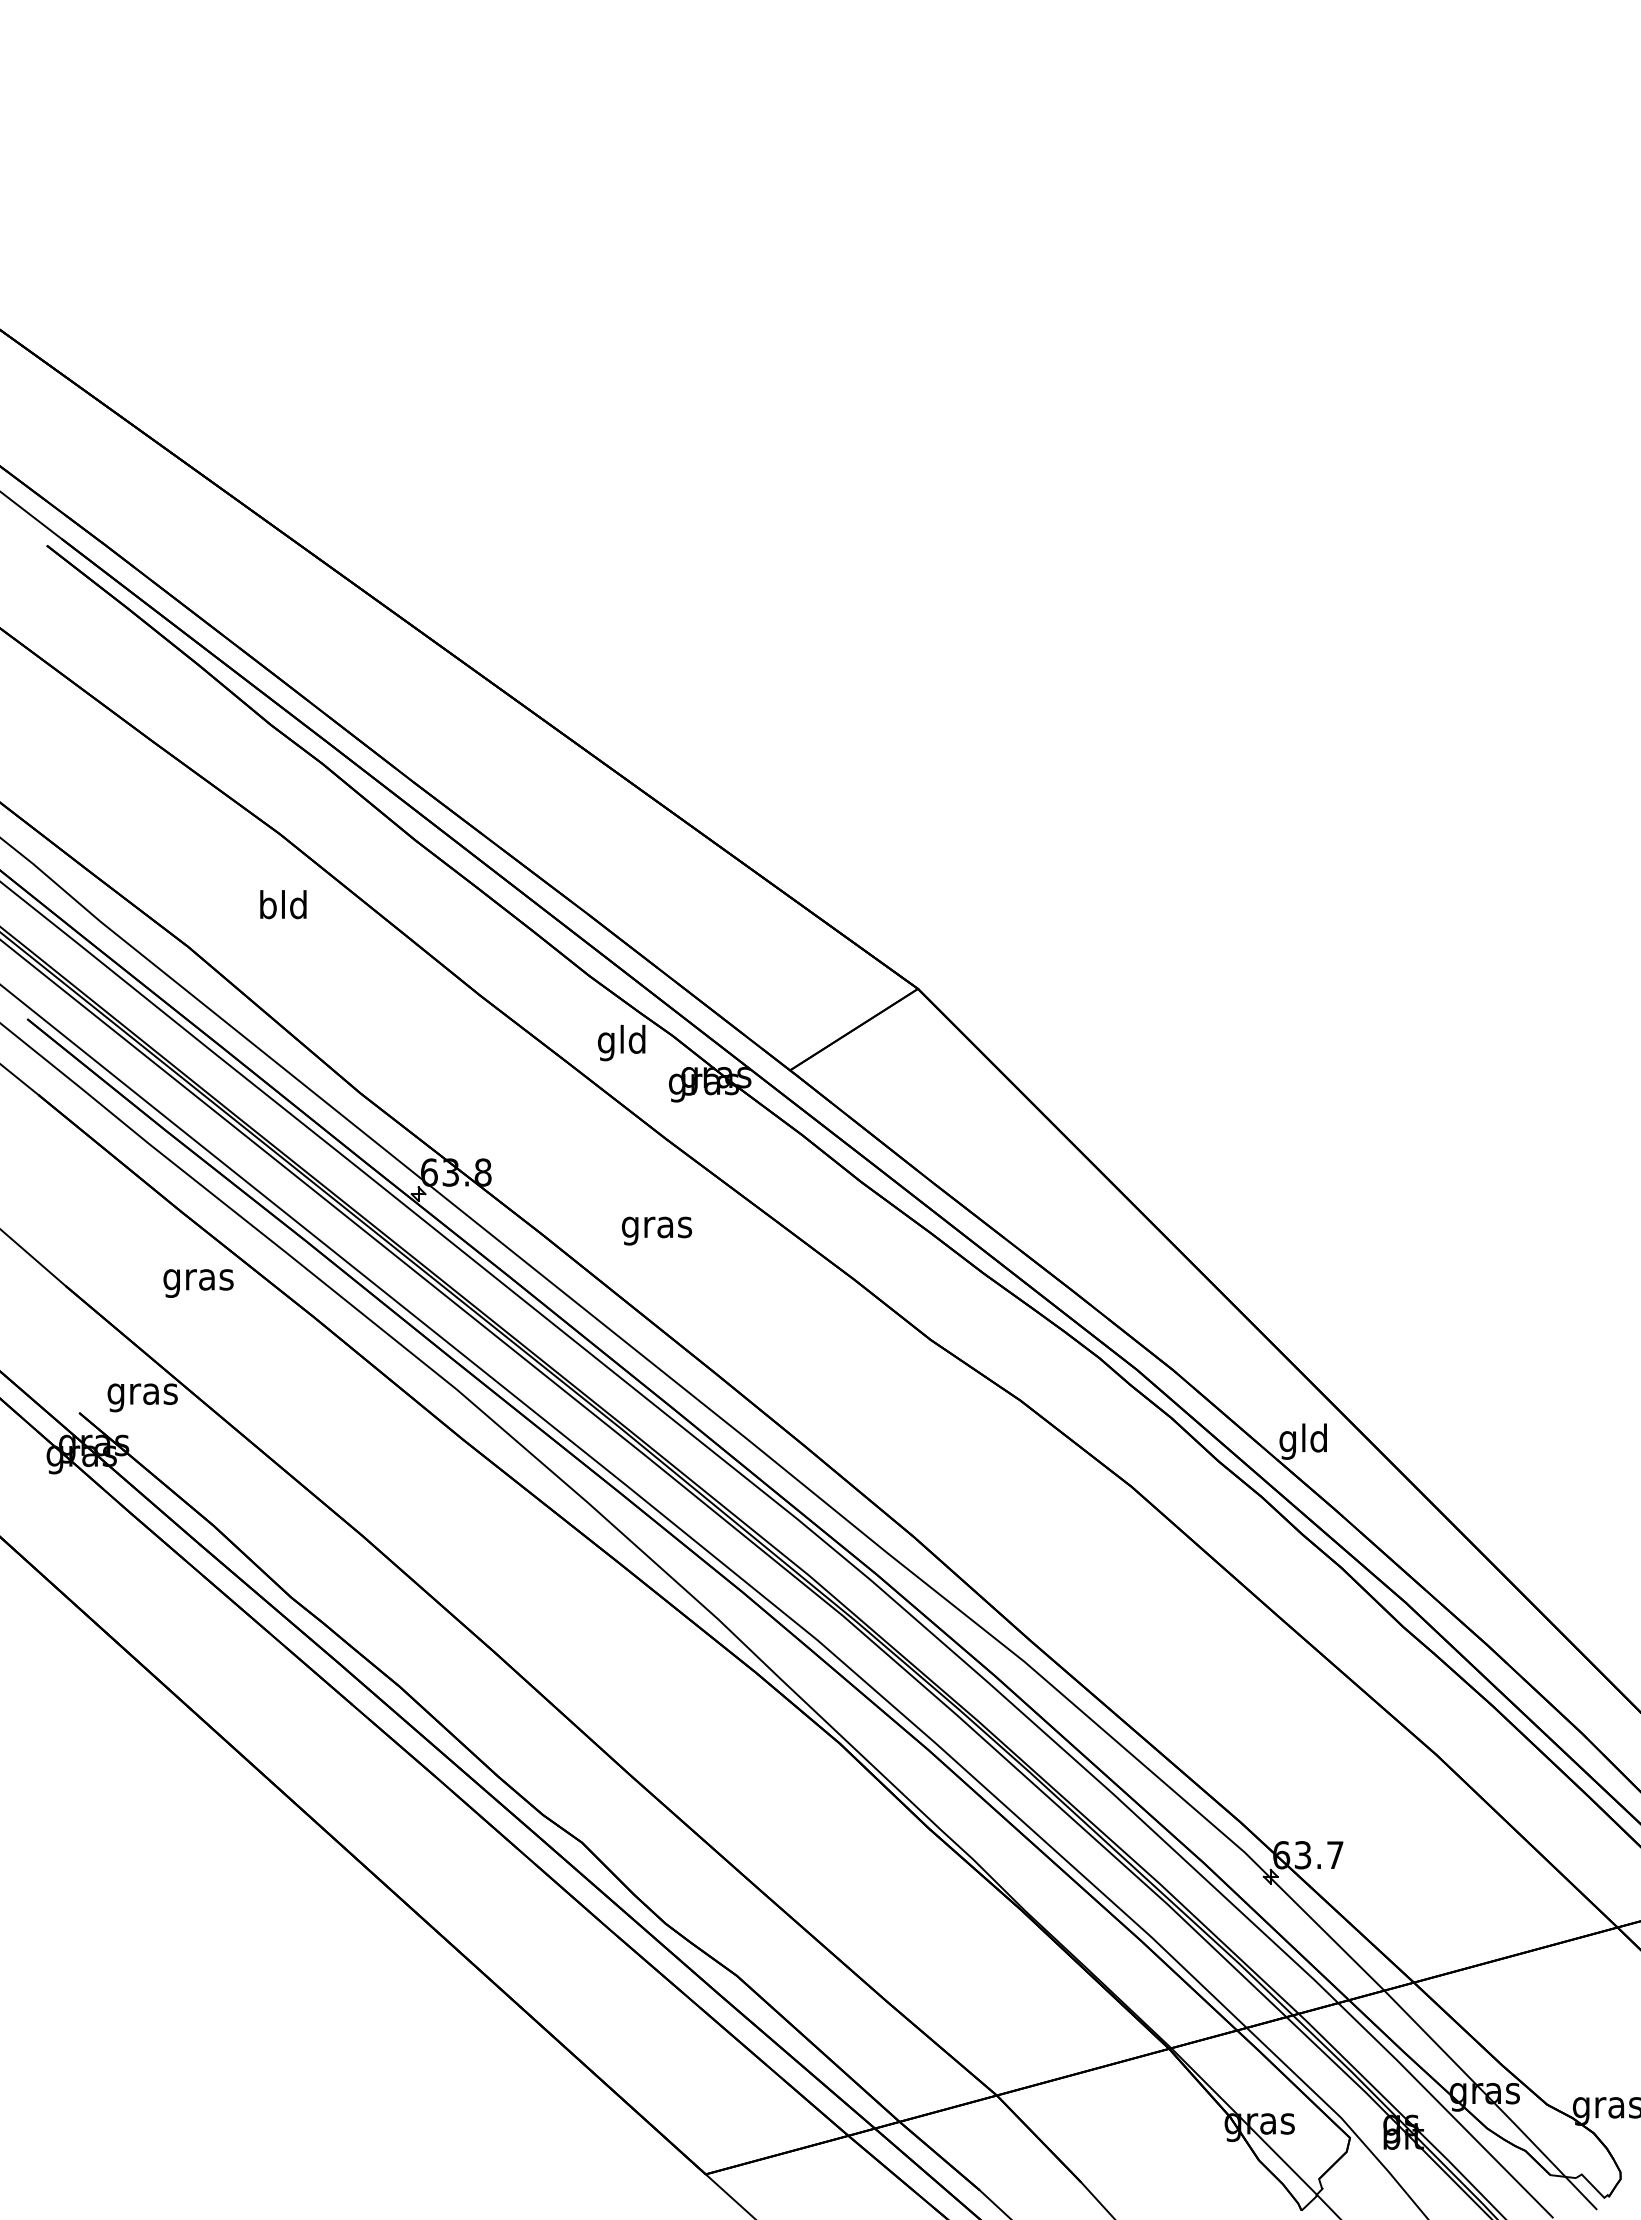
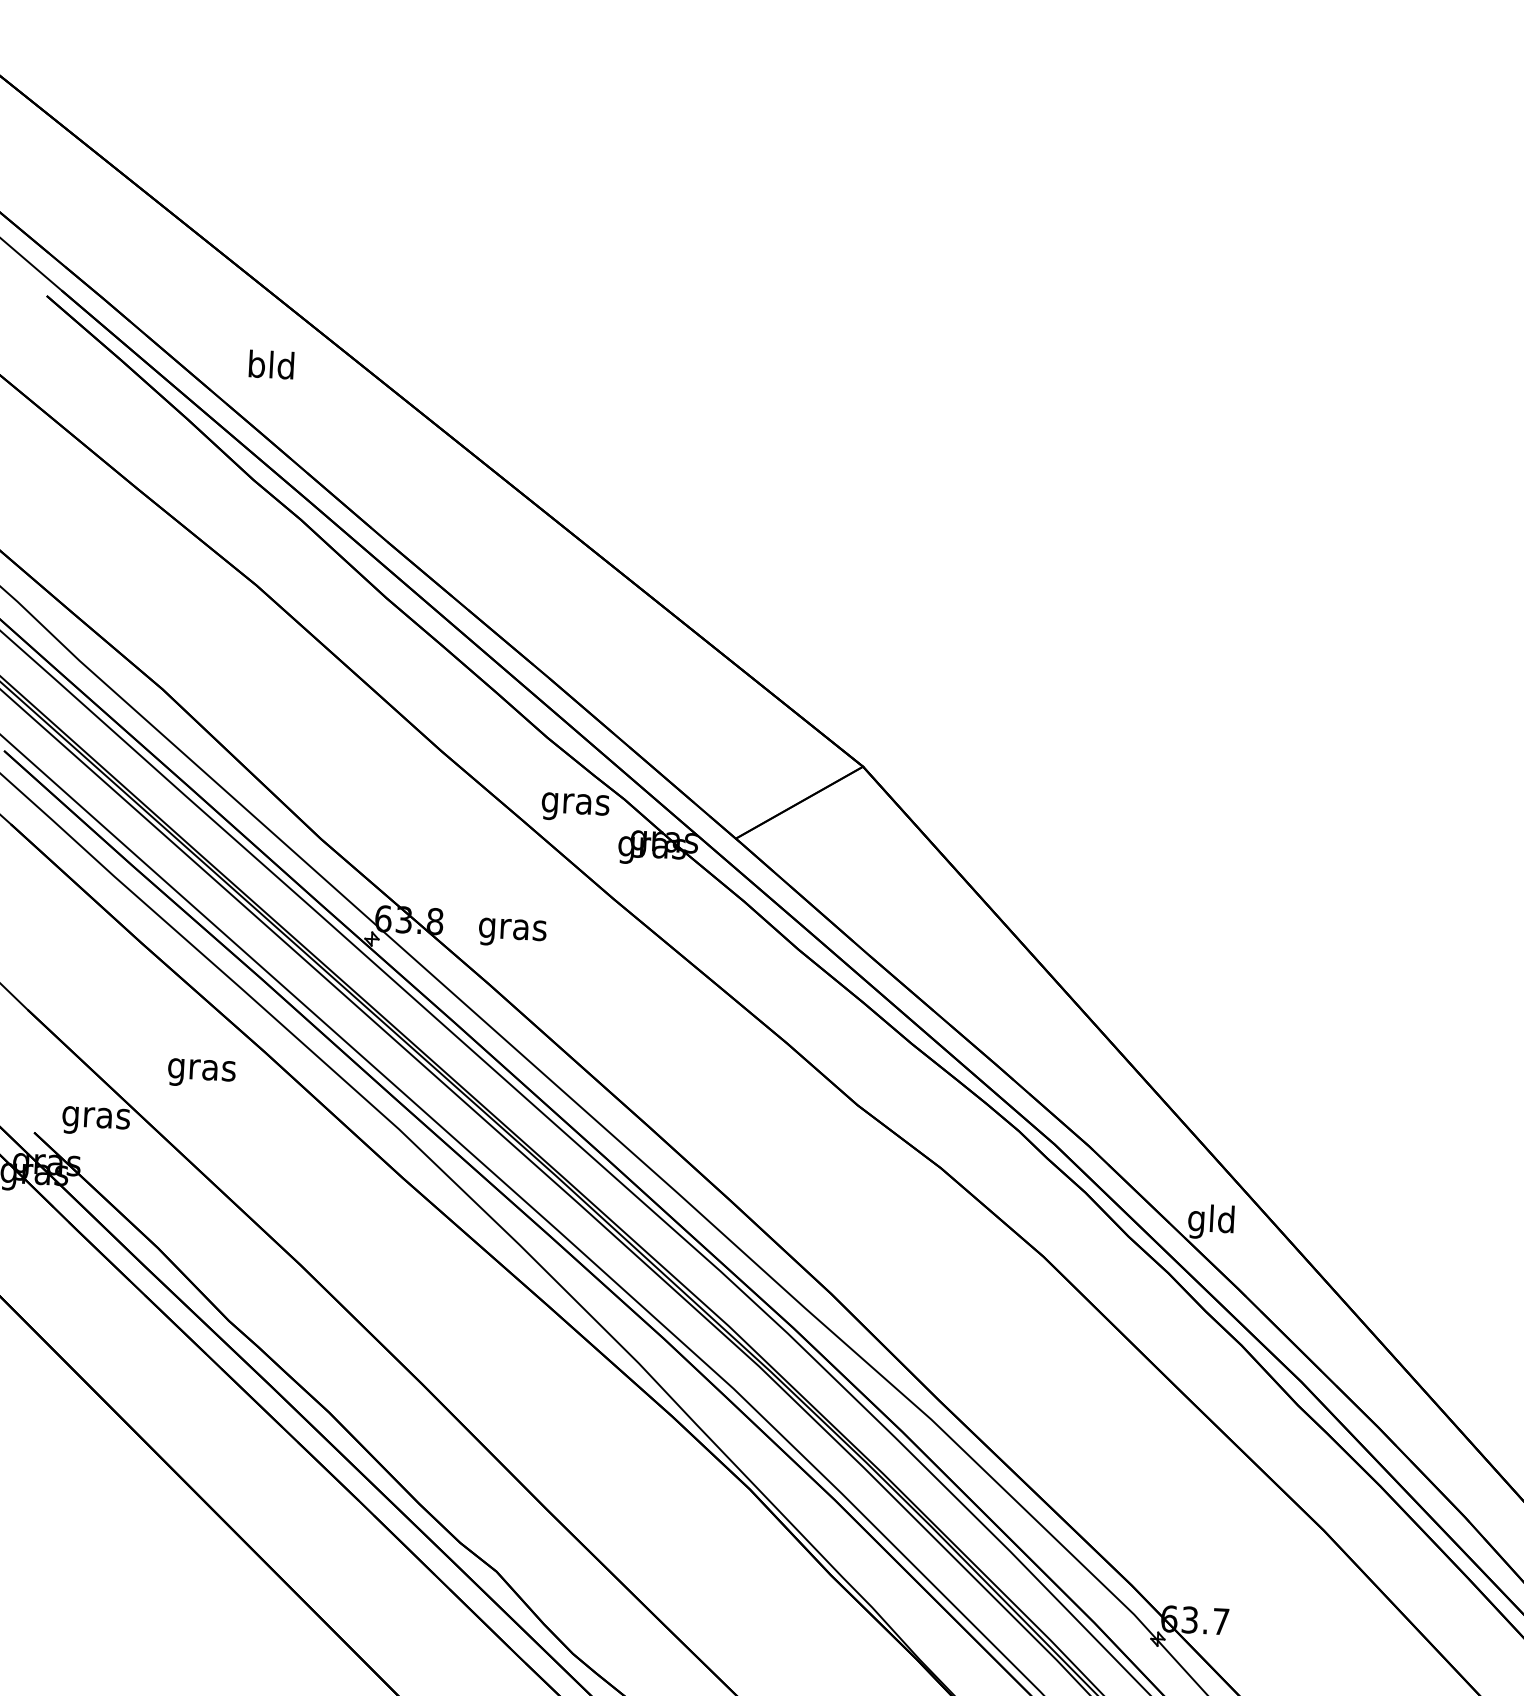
text: (283, 904) -> (271, 364), moved
text: (622, 1042) -> (575, 803), gld -> gras
text: (656, 1230) -> (512, 932), moved
text: (198, 1283) -> (201, 1073), moved

